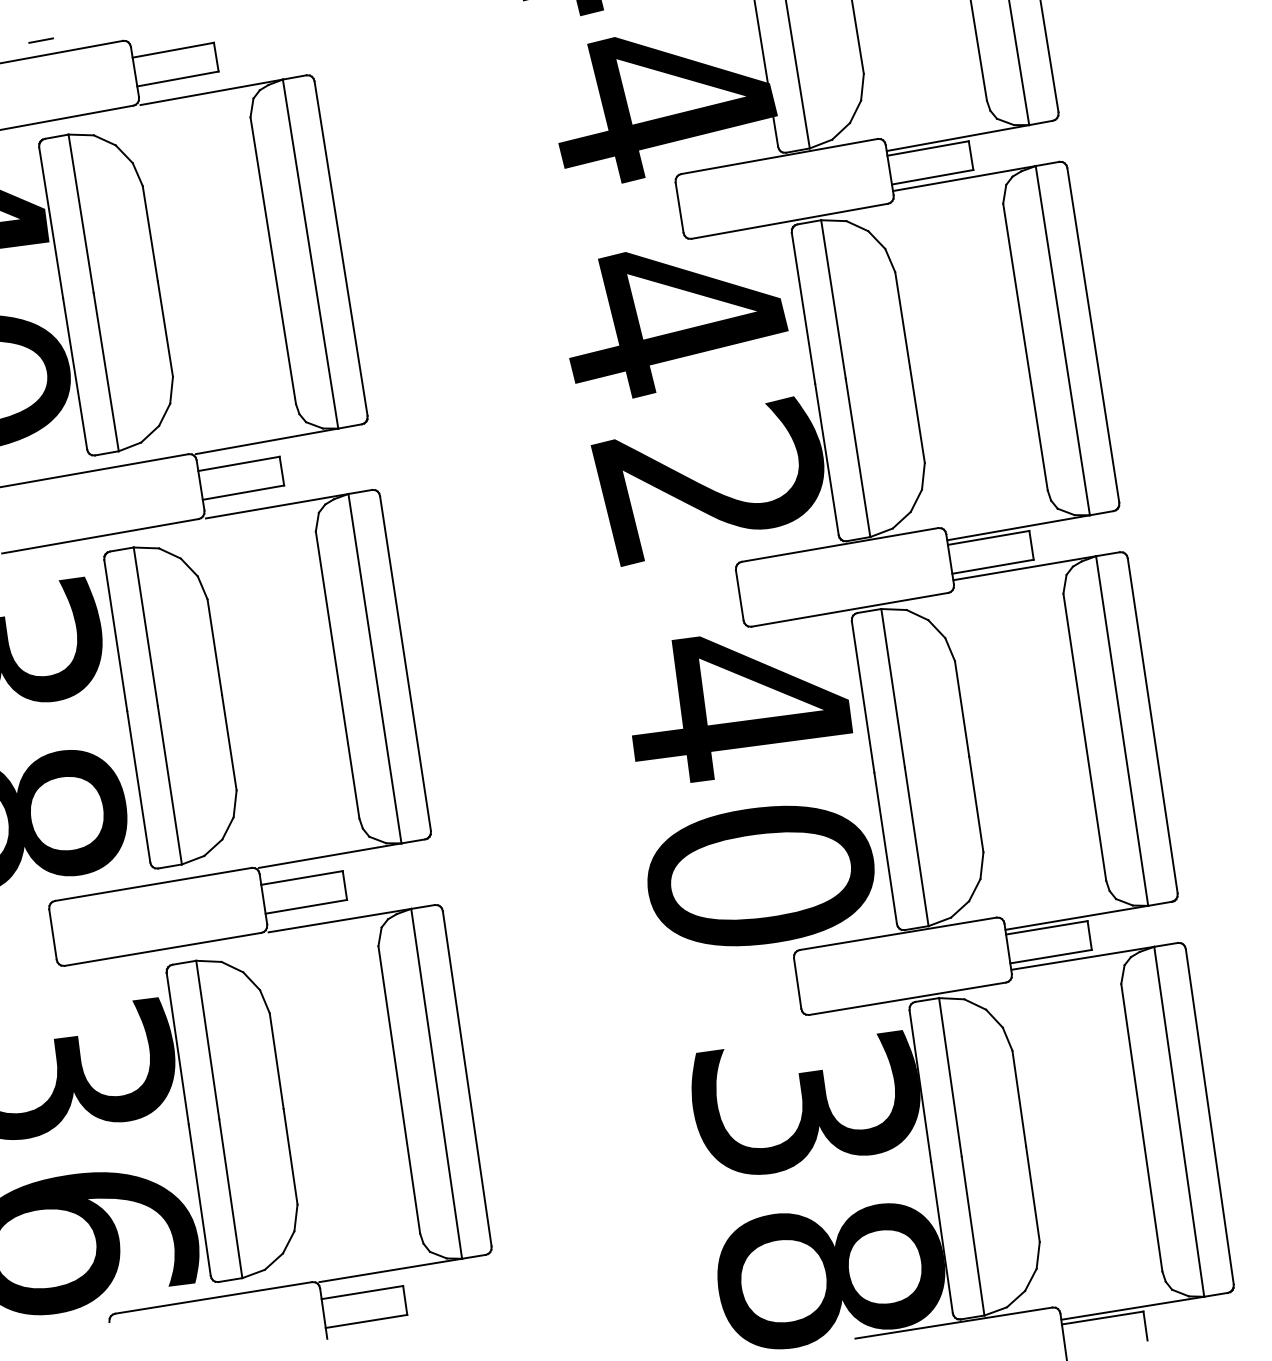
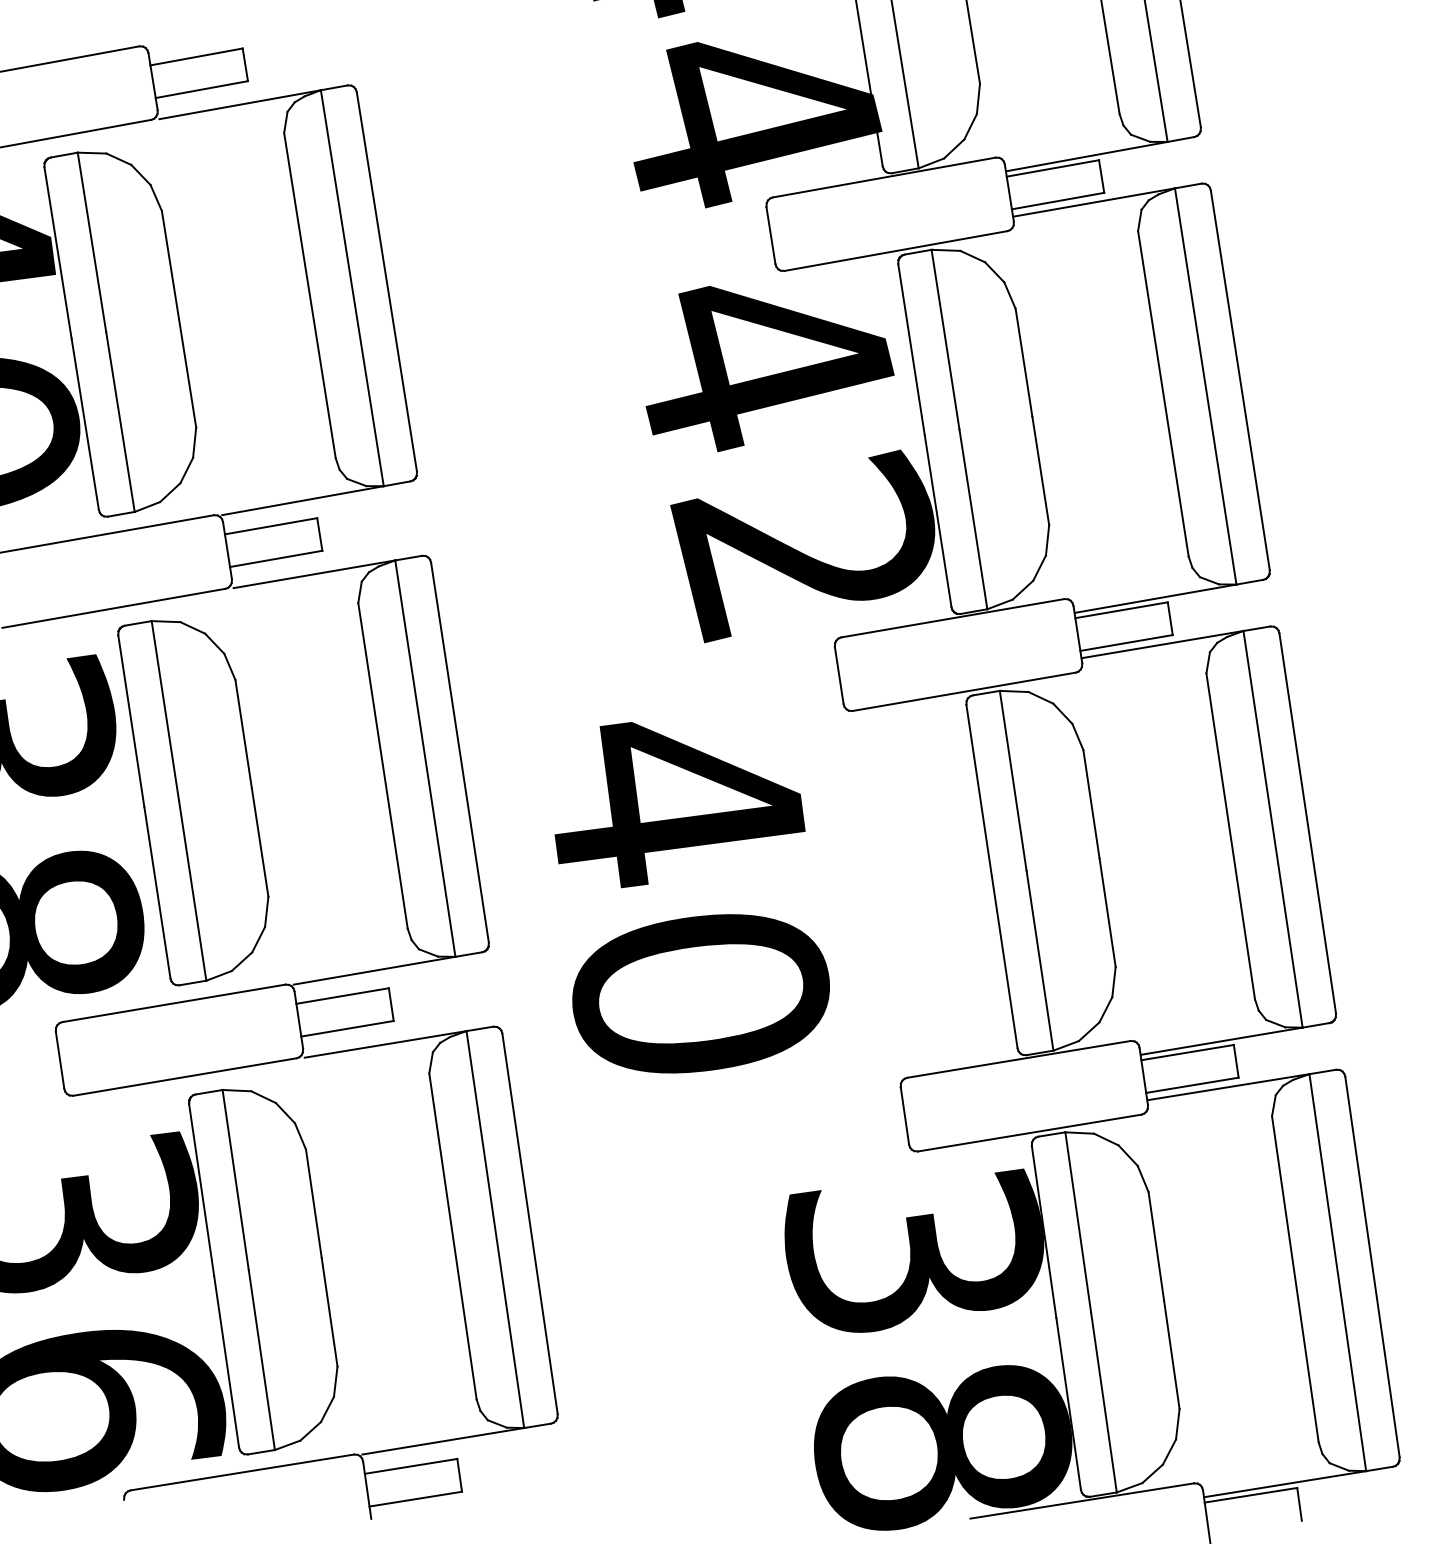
line: (41, 40) -> (47, 45), removed
text: (753, 791) -> (692, 897), moved

